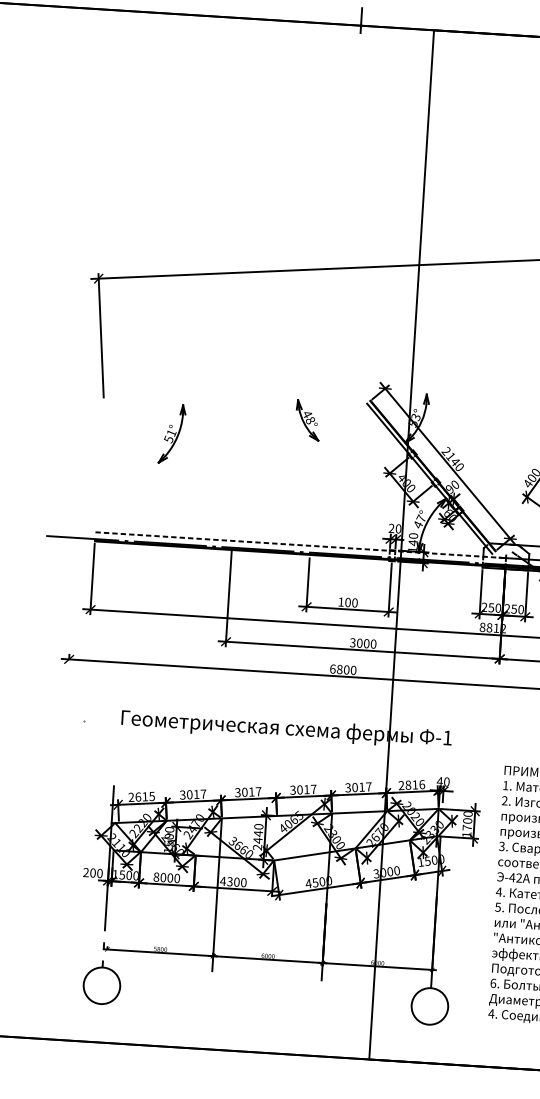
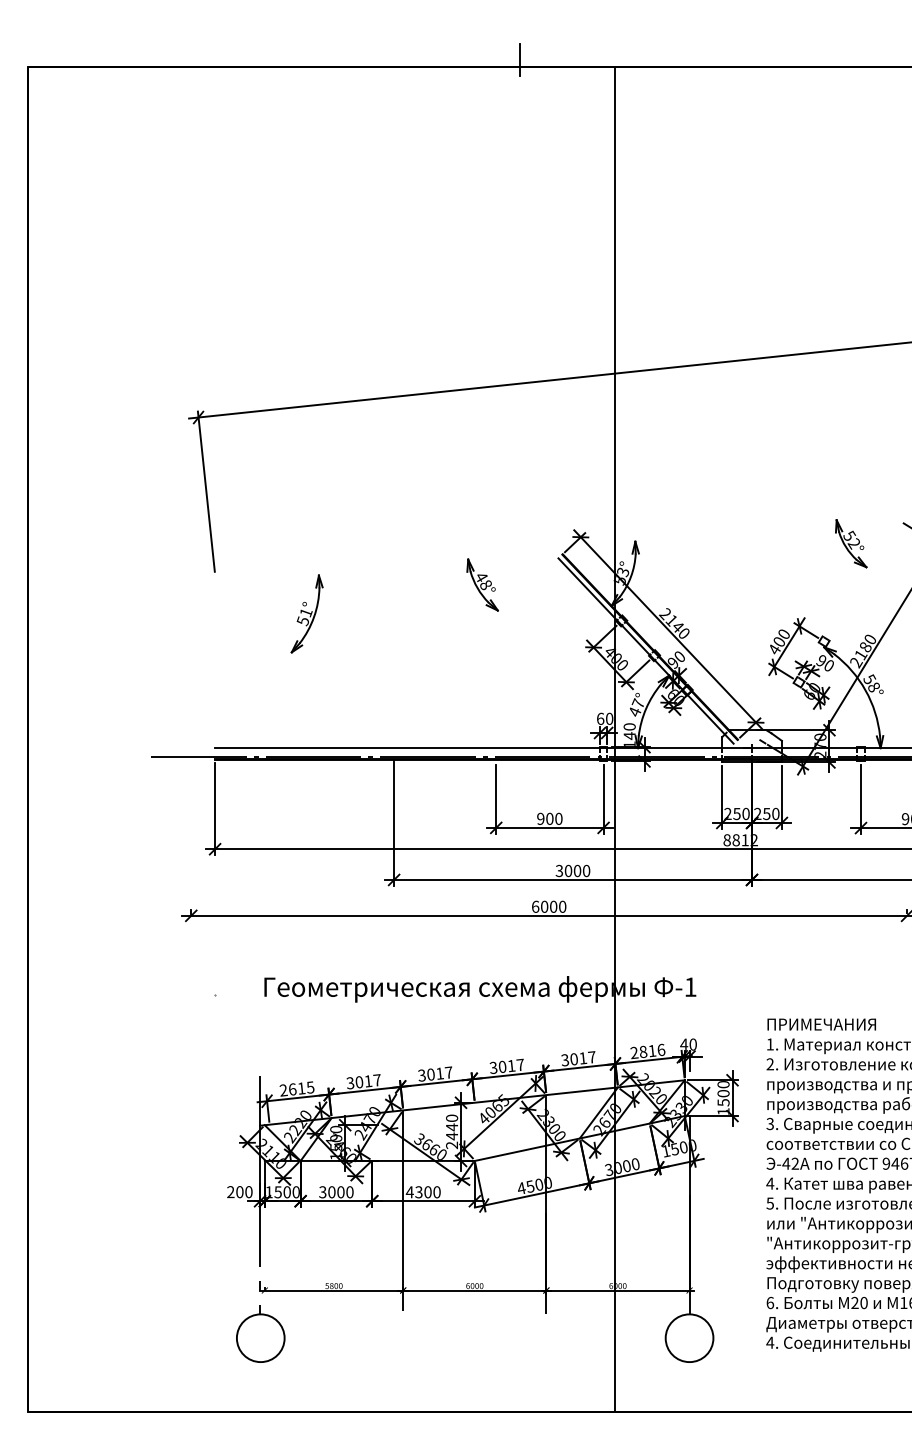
text: (391, 528) -> (600, 718), 20 -> 60
line: (300, 545) -> (483, 748), dashed -> solid
text: (340, 601) -> (540, 818), 100 -> 900
text: (339, 669) -> (544, 906), 6800 -> 6000
text: (467, 827) -> (723, 1102), 1700 -> 1500
text: (156, 877) -> (322, 1192), 8000 -> 3000

